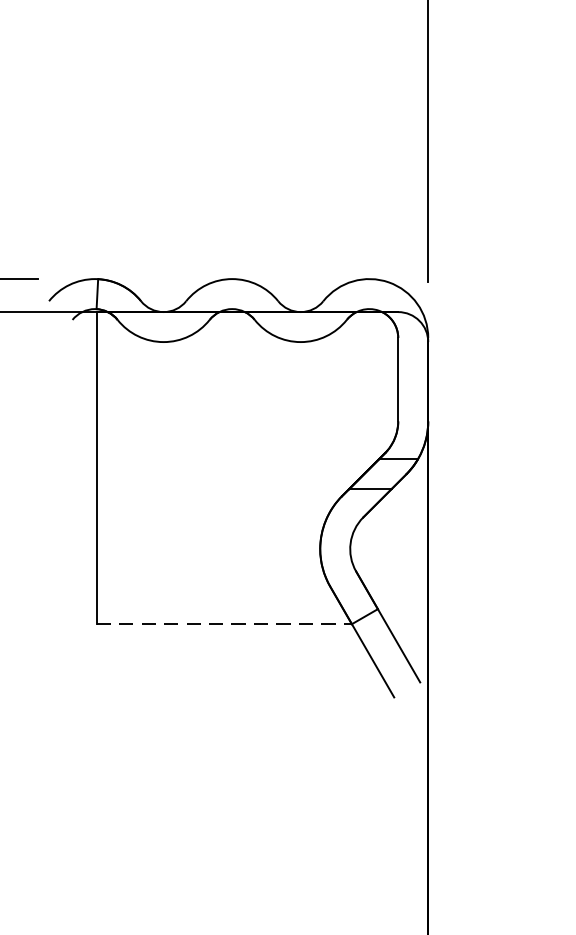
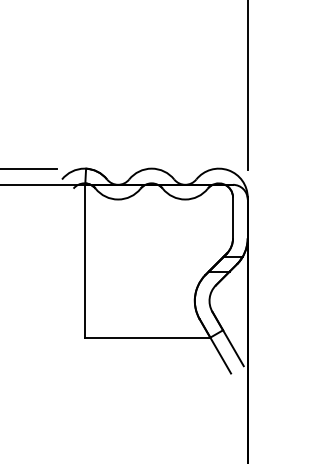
line: (225, 623) -> (148, 337), dashed -> solid

